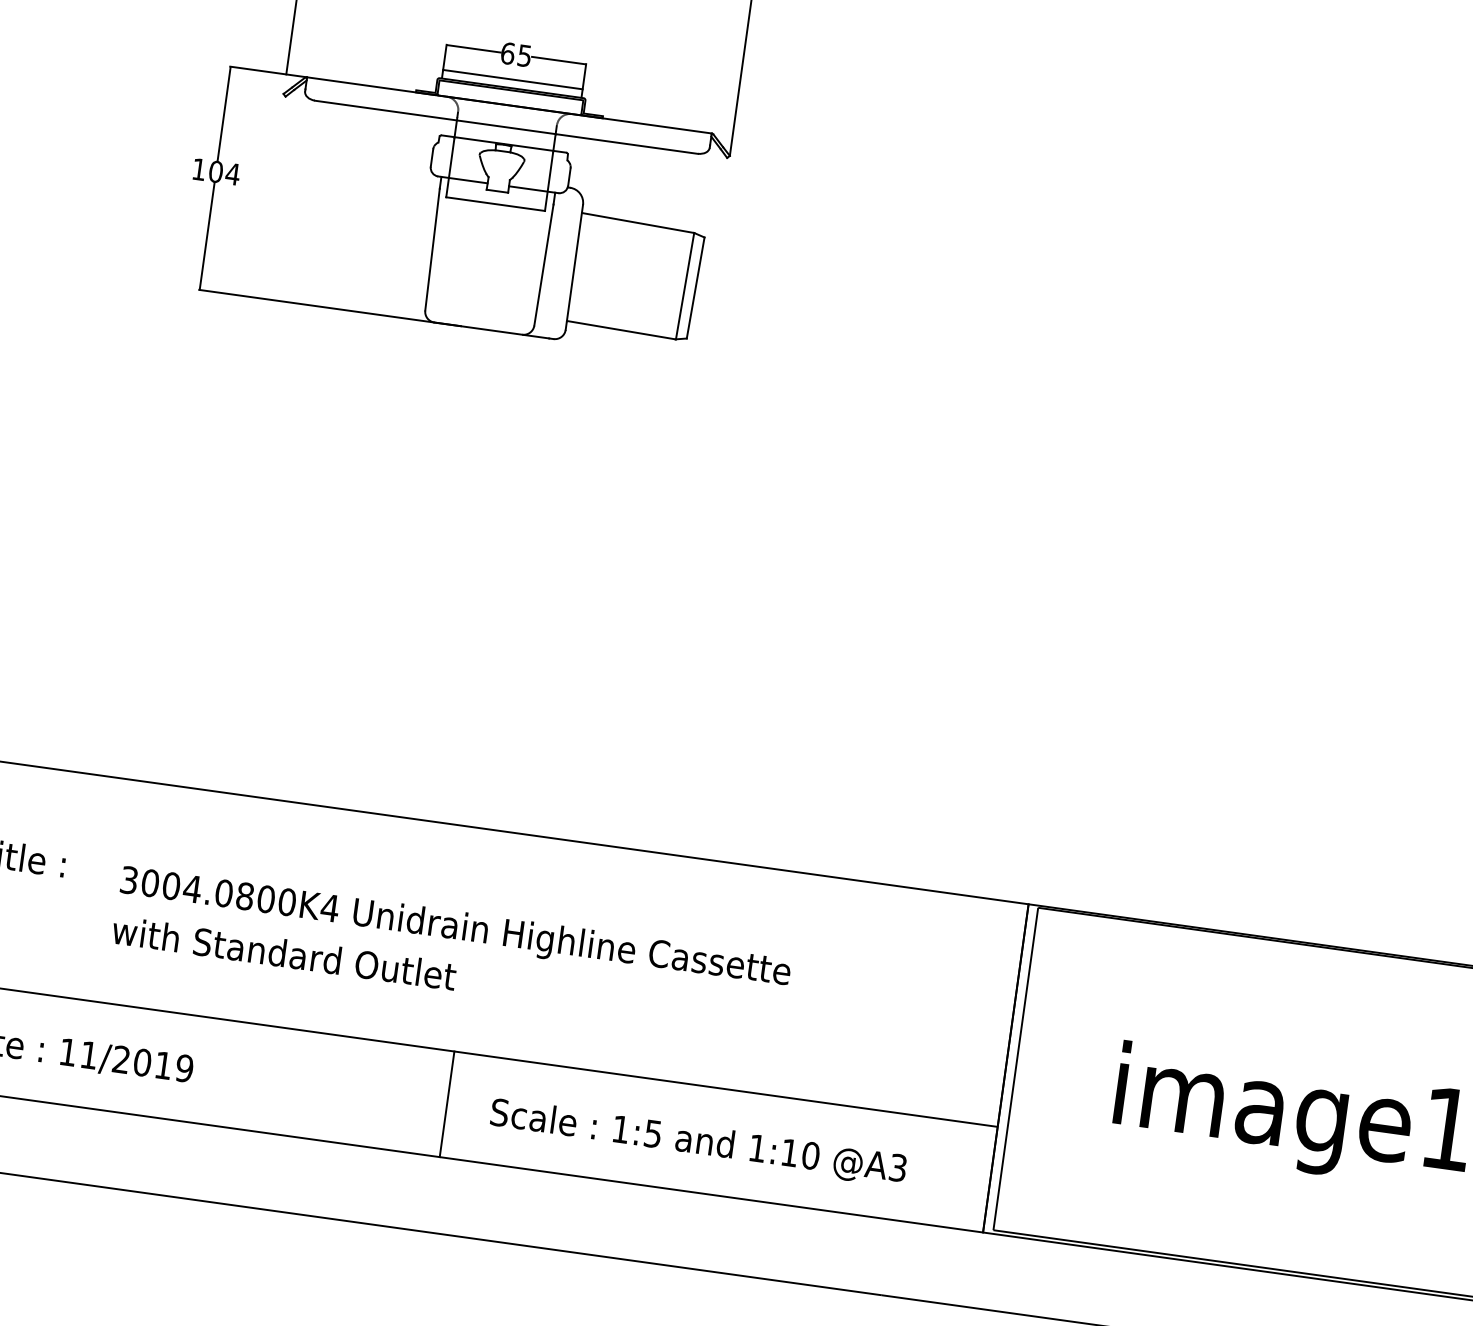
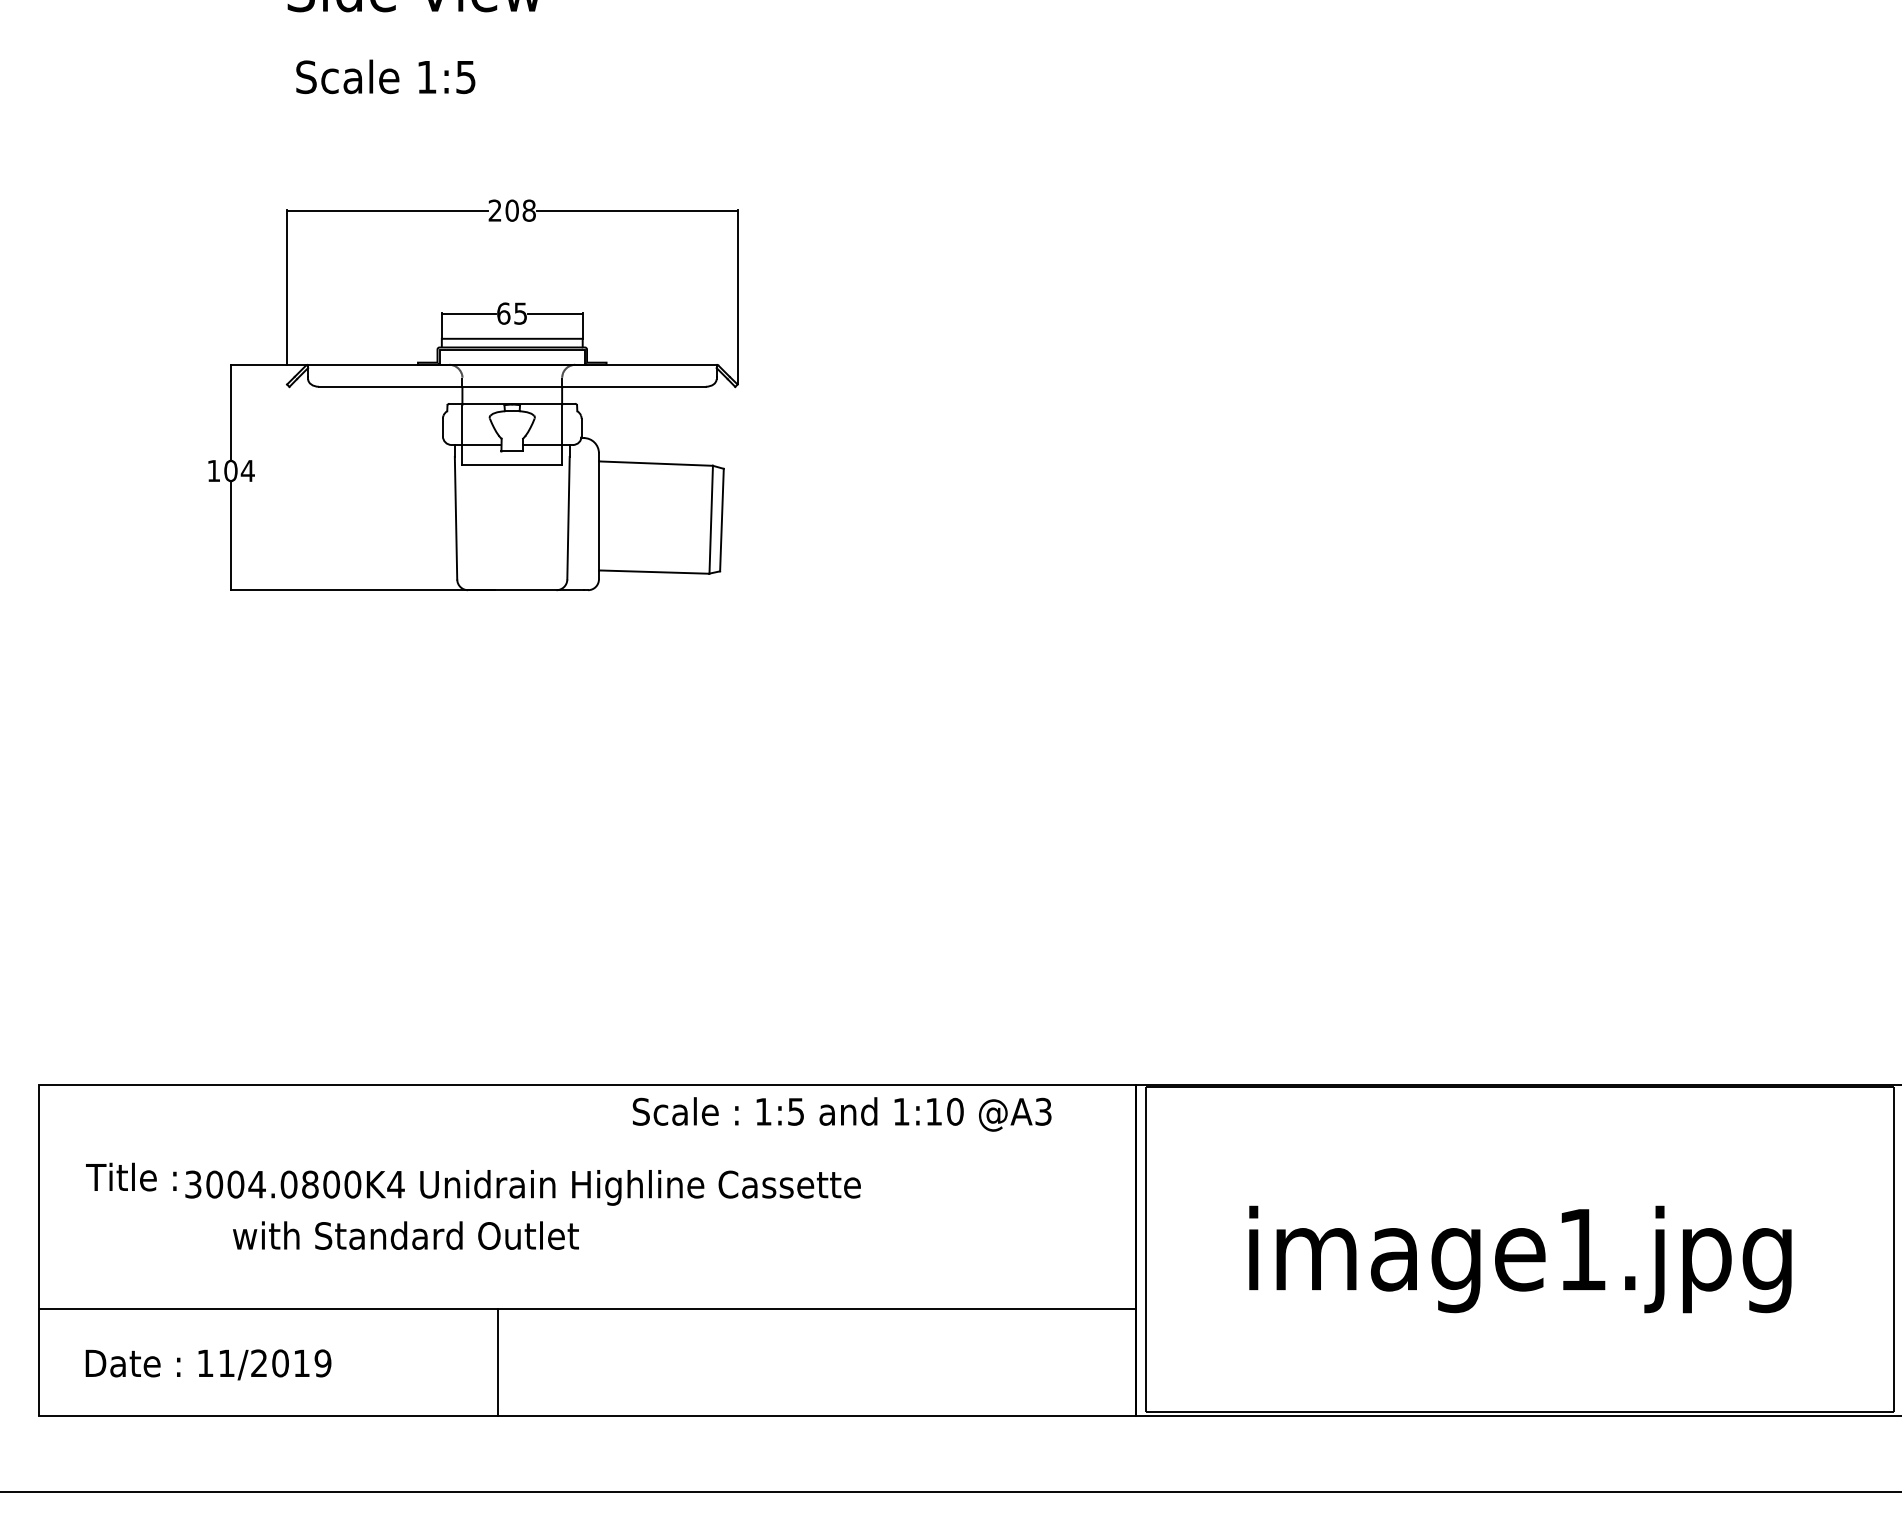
text: (454, 928) -> (522, 1187), moved
line: (446, 1103) -> (497, 1362), moved
text: (697, 1142) -> (841, 1114), moved

